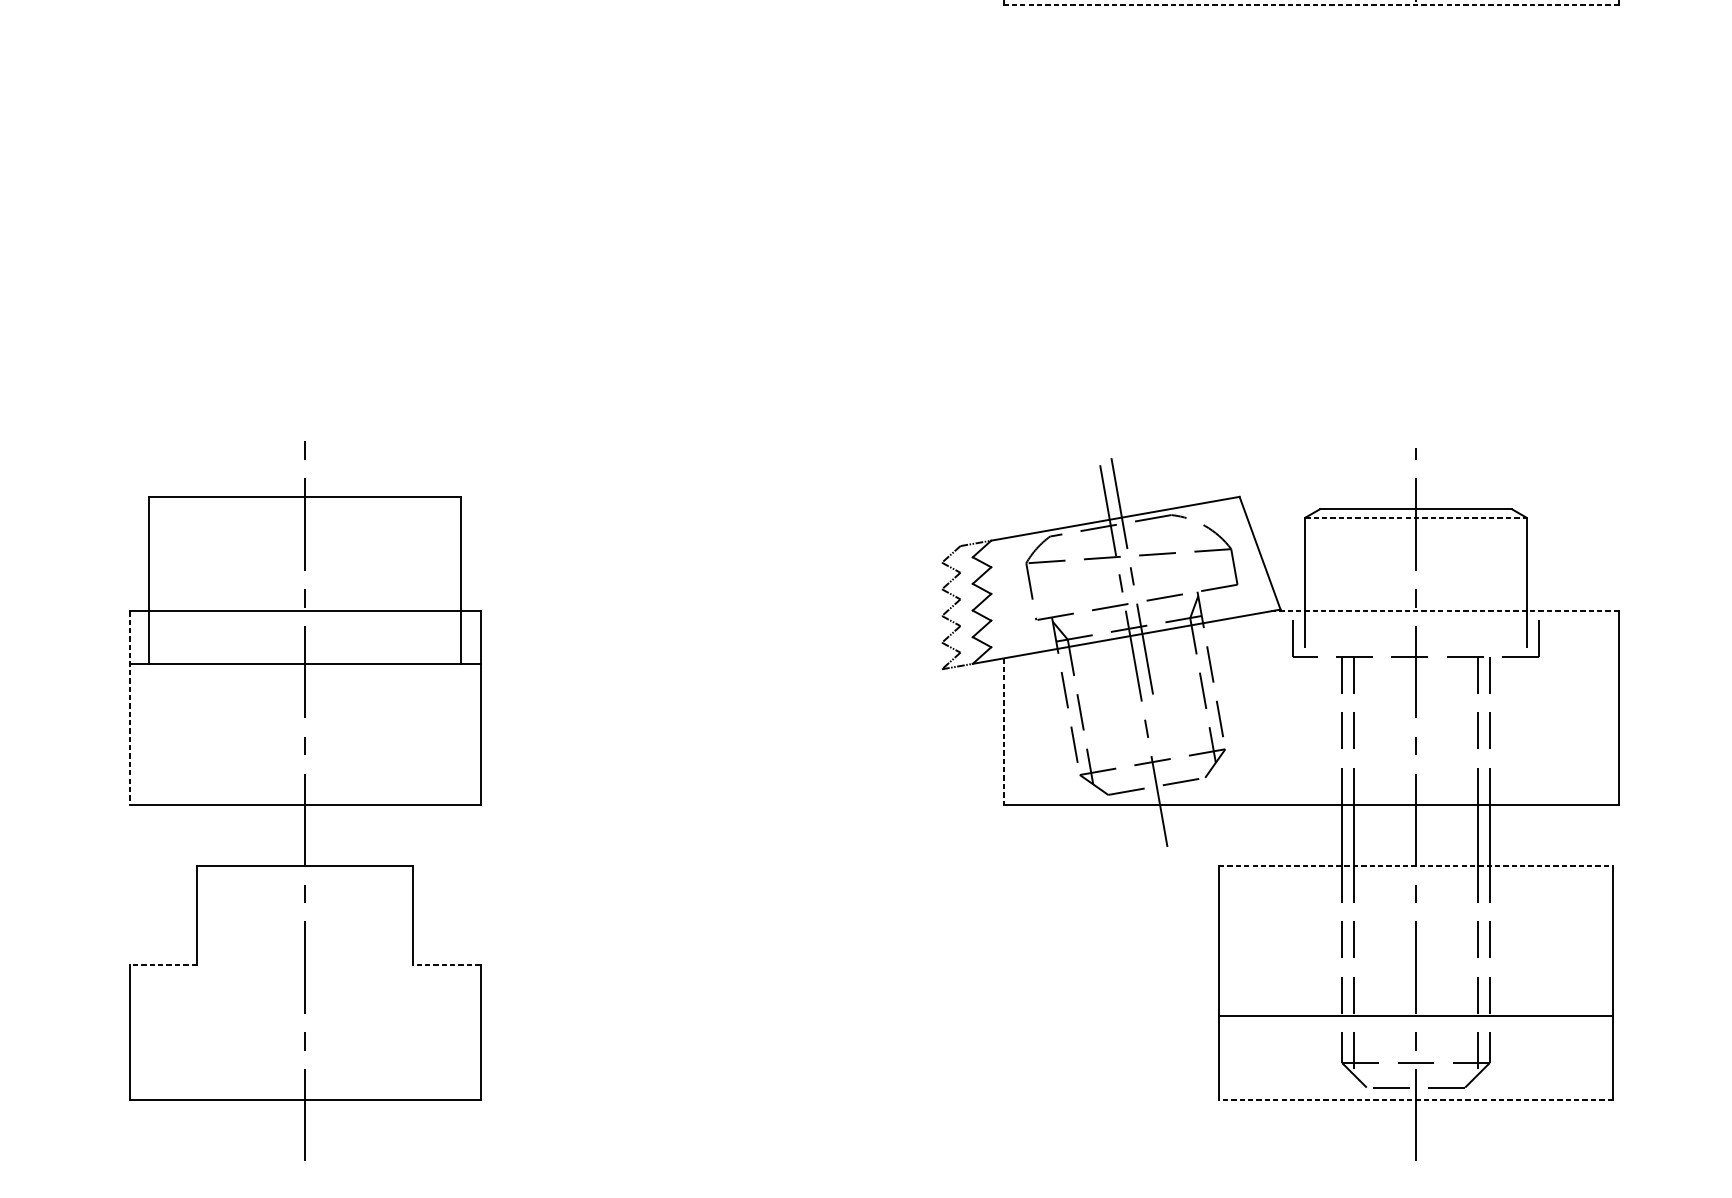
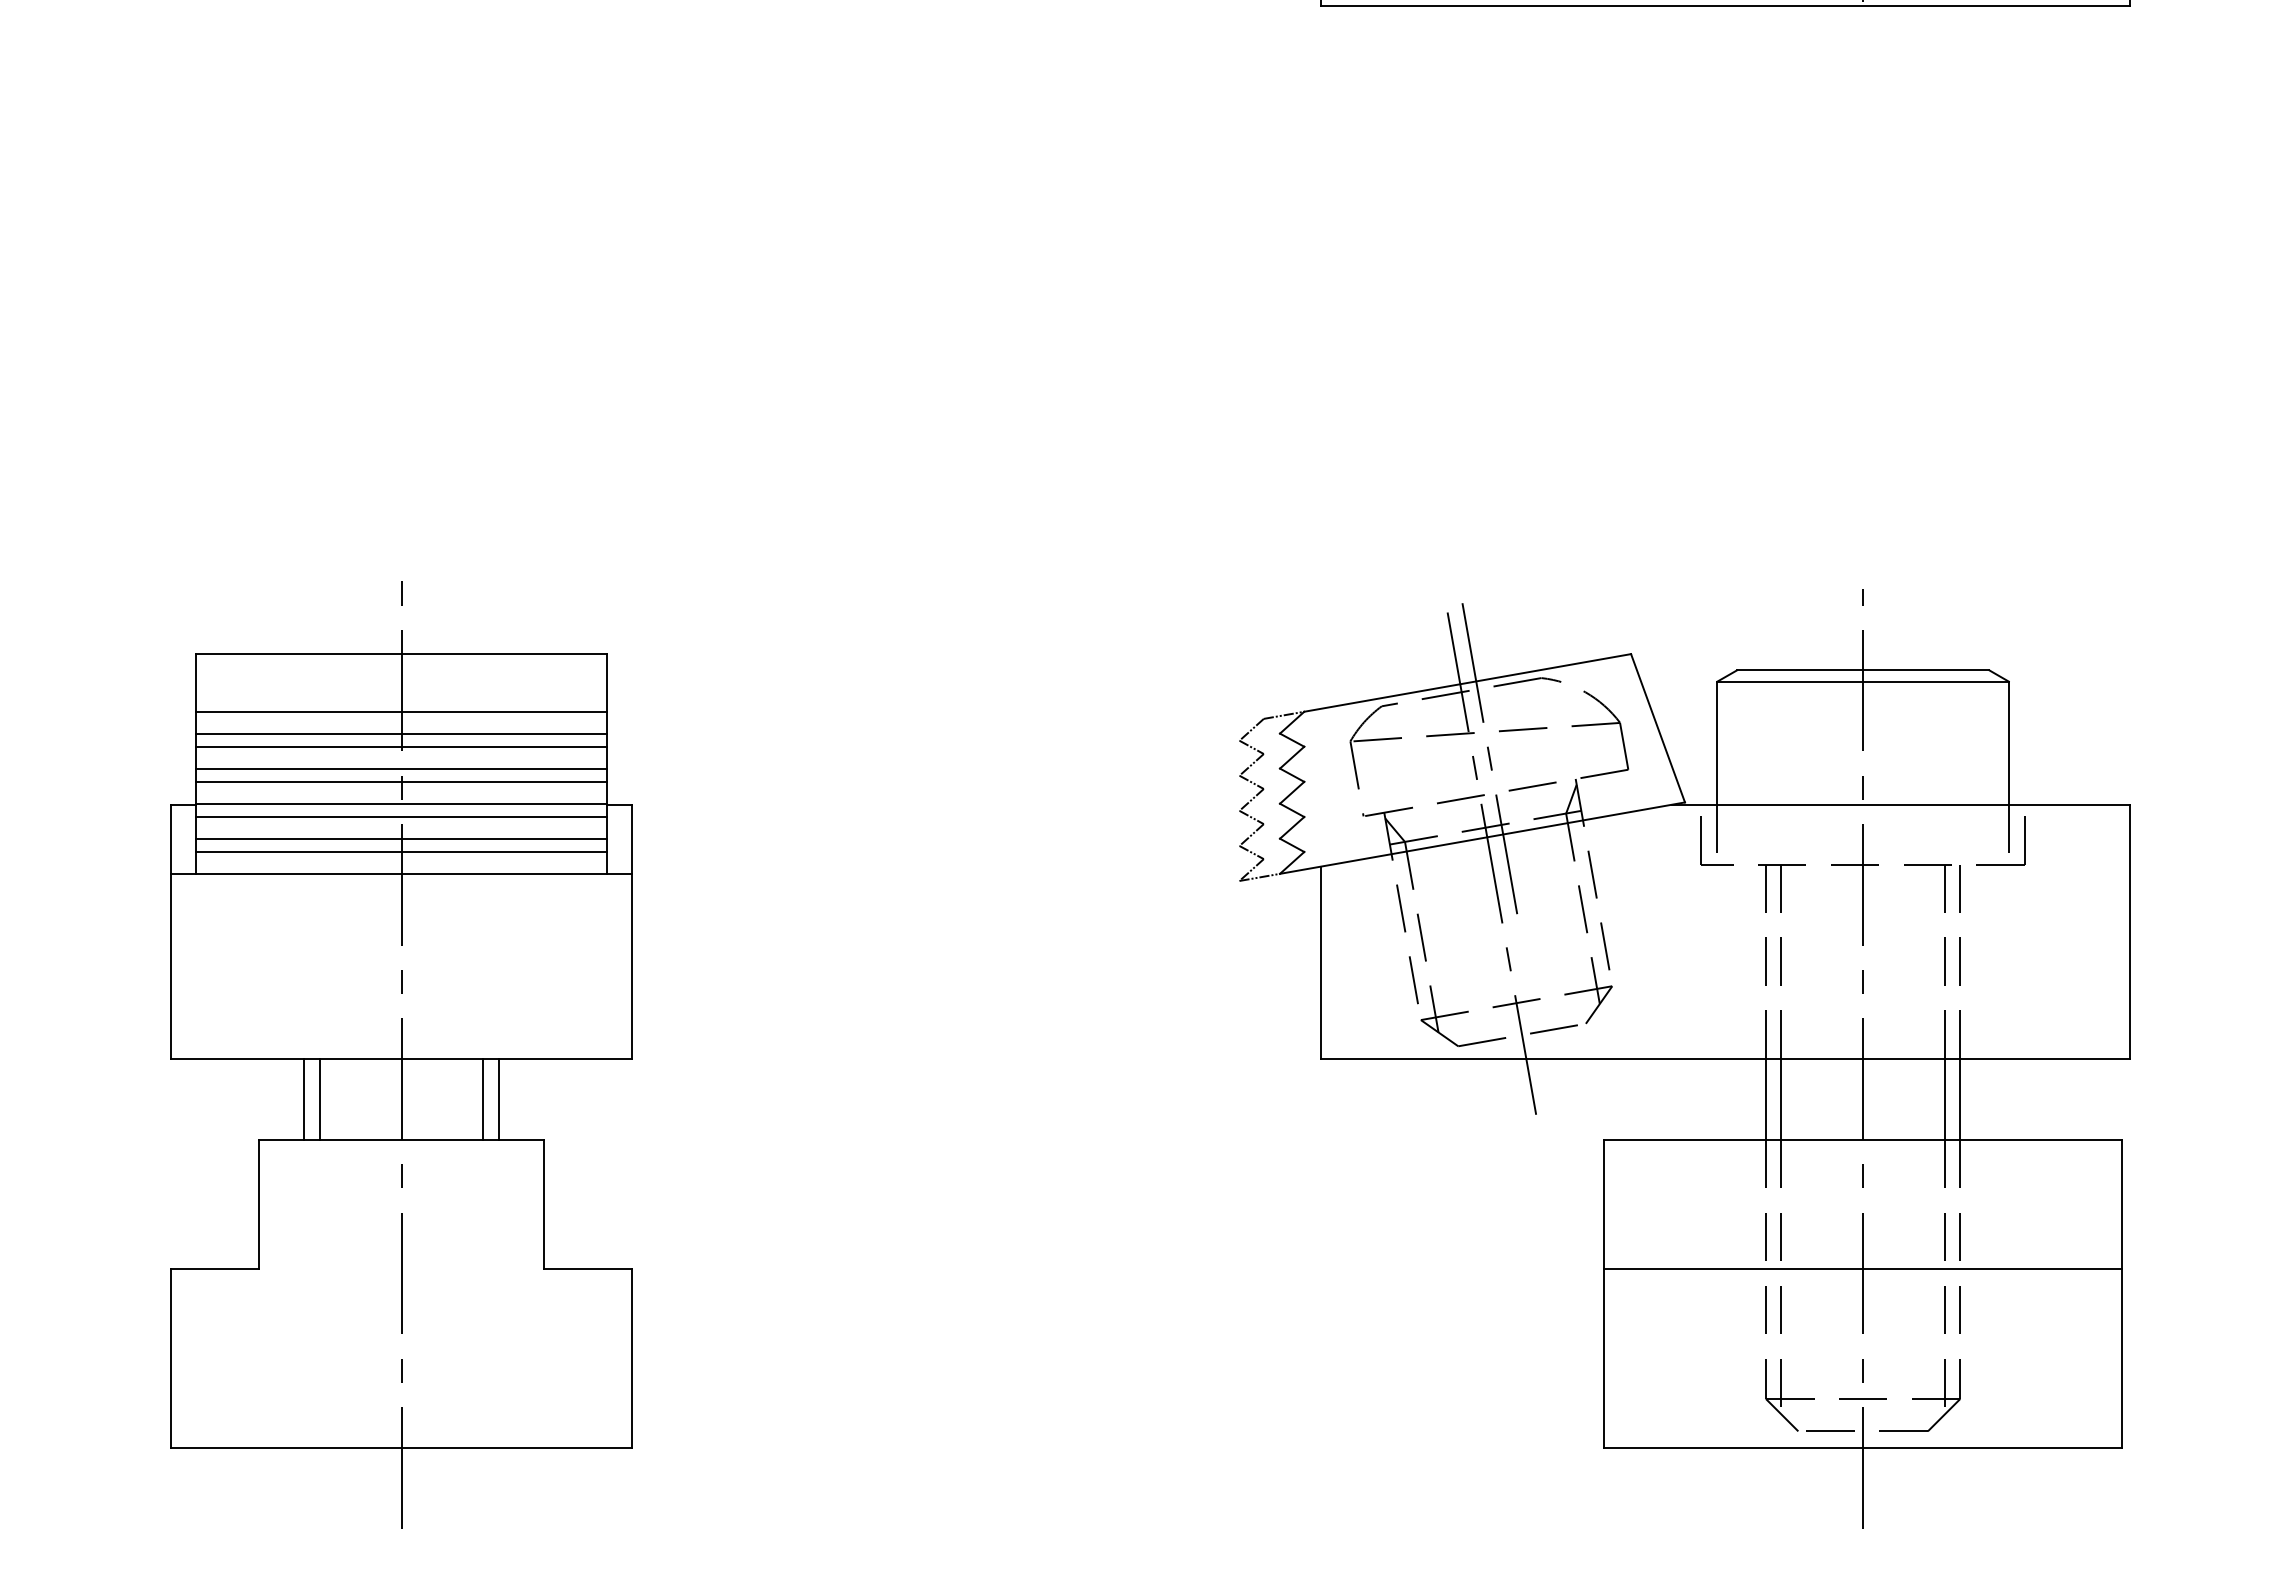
line: (1311, 4) -> (1725, 6), dashed -> solid
line: (1416, 517) -> (1863, 681), dashed -> solid
line: (305, 540) -> (401, 711), added
line: (305, 557) -> (401, 733), added
line: (305, 567) -> (401, 746), added
line: (305, 583) -> (401, 768), added
line: (305, 593) -> (401, 781), added
line: (1444, 611) -> (1900, 804), dashed -> solid
line: (305, 621) -> (401, 817), added
line: (305, 637) -> (401, 838), added
line: (305, 646) -> (401, 851), added
line: (129, 708) -> (170, 932), dashed -> solid
line: (1003, 732) -> (1320, 963), dashed -> solid
line: (231, 834) -> (304, 1098), added
line: (242, 834) -> (319, 1098), added
line: (367, 834) -> (483, 1098), added
line: (378, 834) -> (498, 1098), added
line: (1416, 865) -> (1863, 1139), dashed -> solid
line: (163, 964) -> (214, 1269), dashed -> solid
line: (446, 964) -> (587, 1269), dashed -> solid
line: (1416, 1016) -> (1863, 1269), moved
line: (1415, 1099) -> (1862, 1447), dashed -> solid

